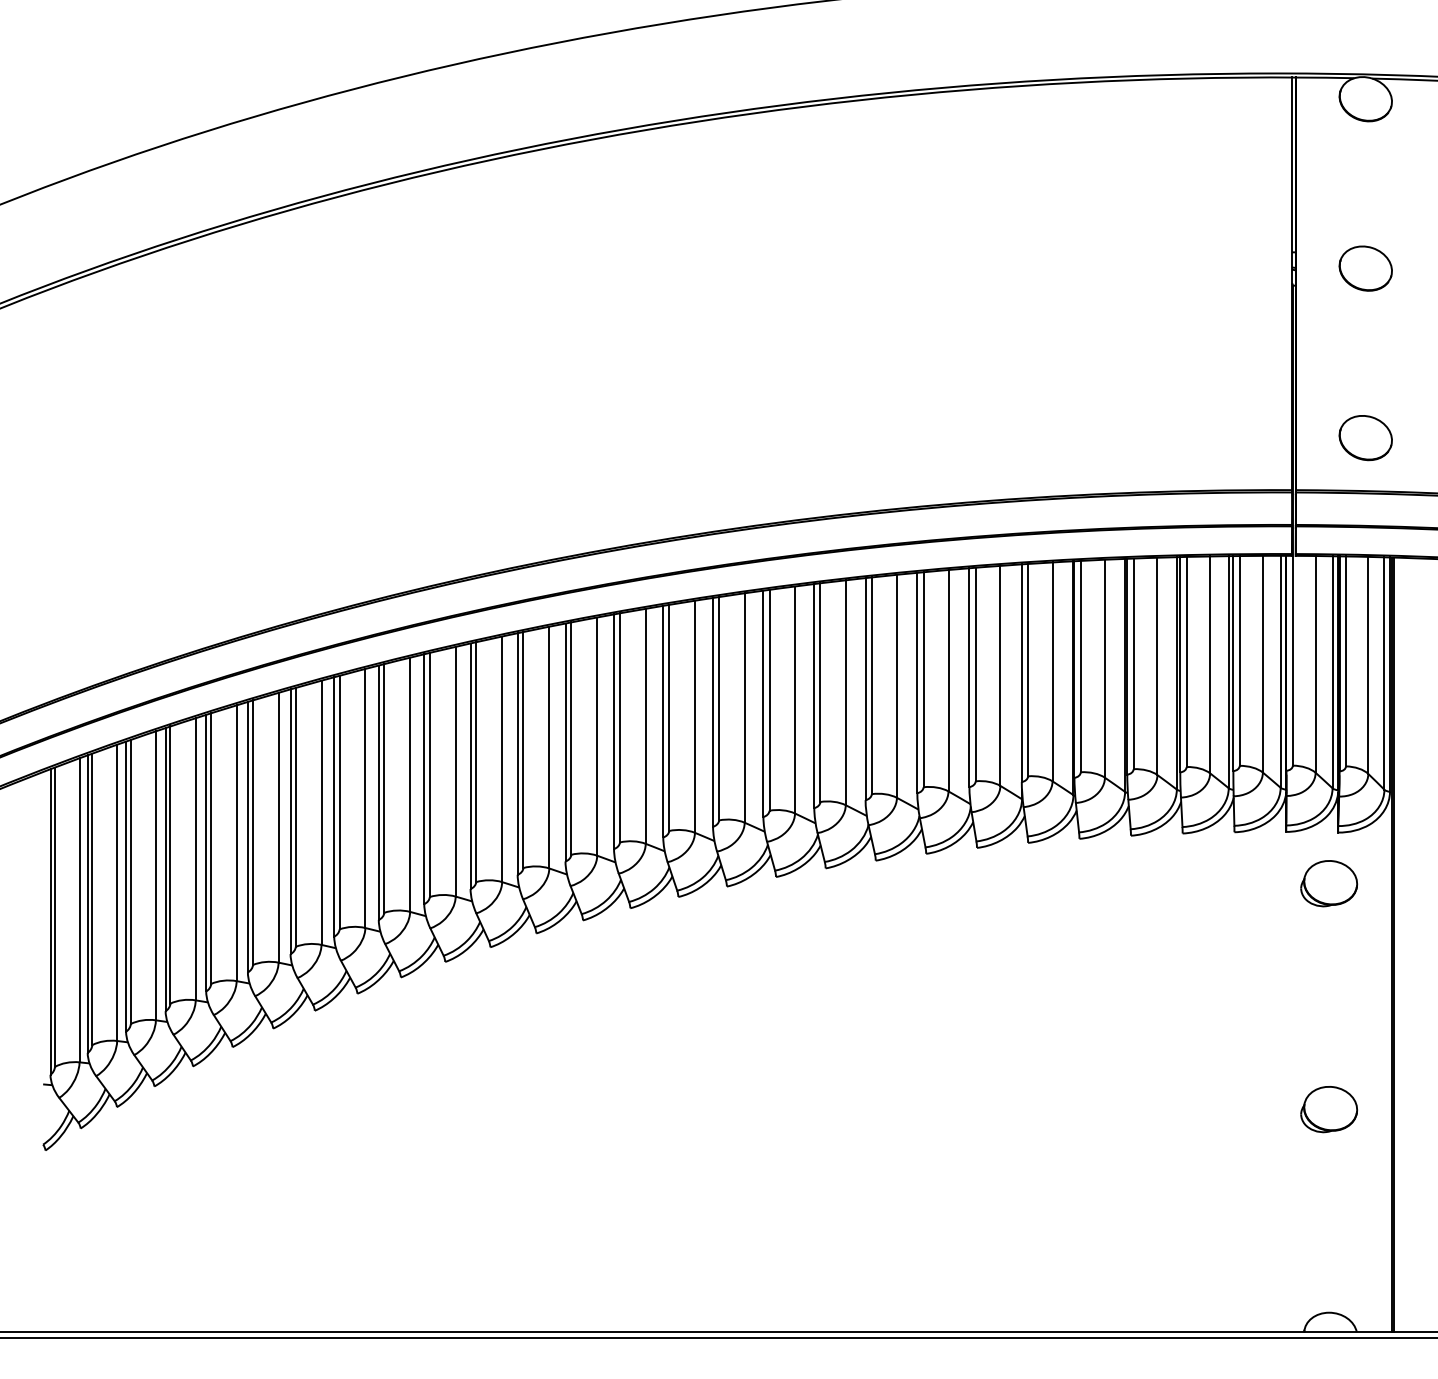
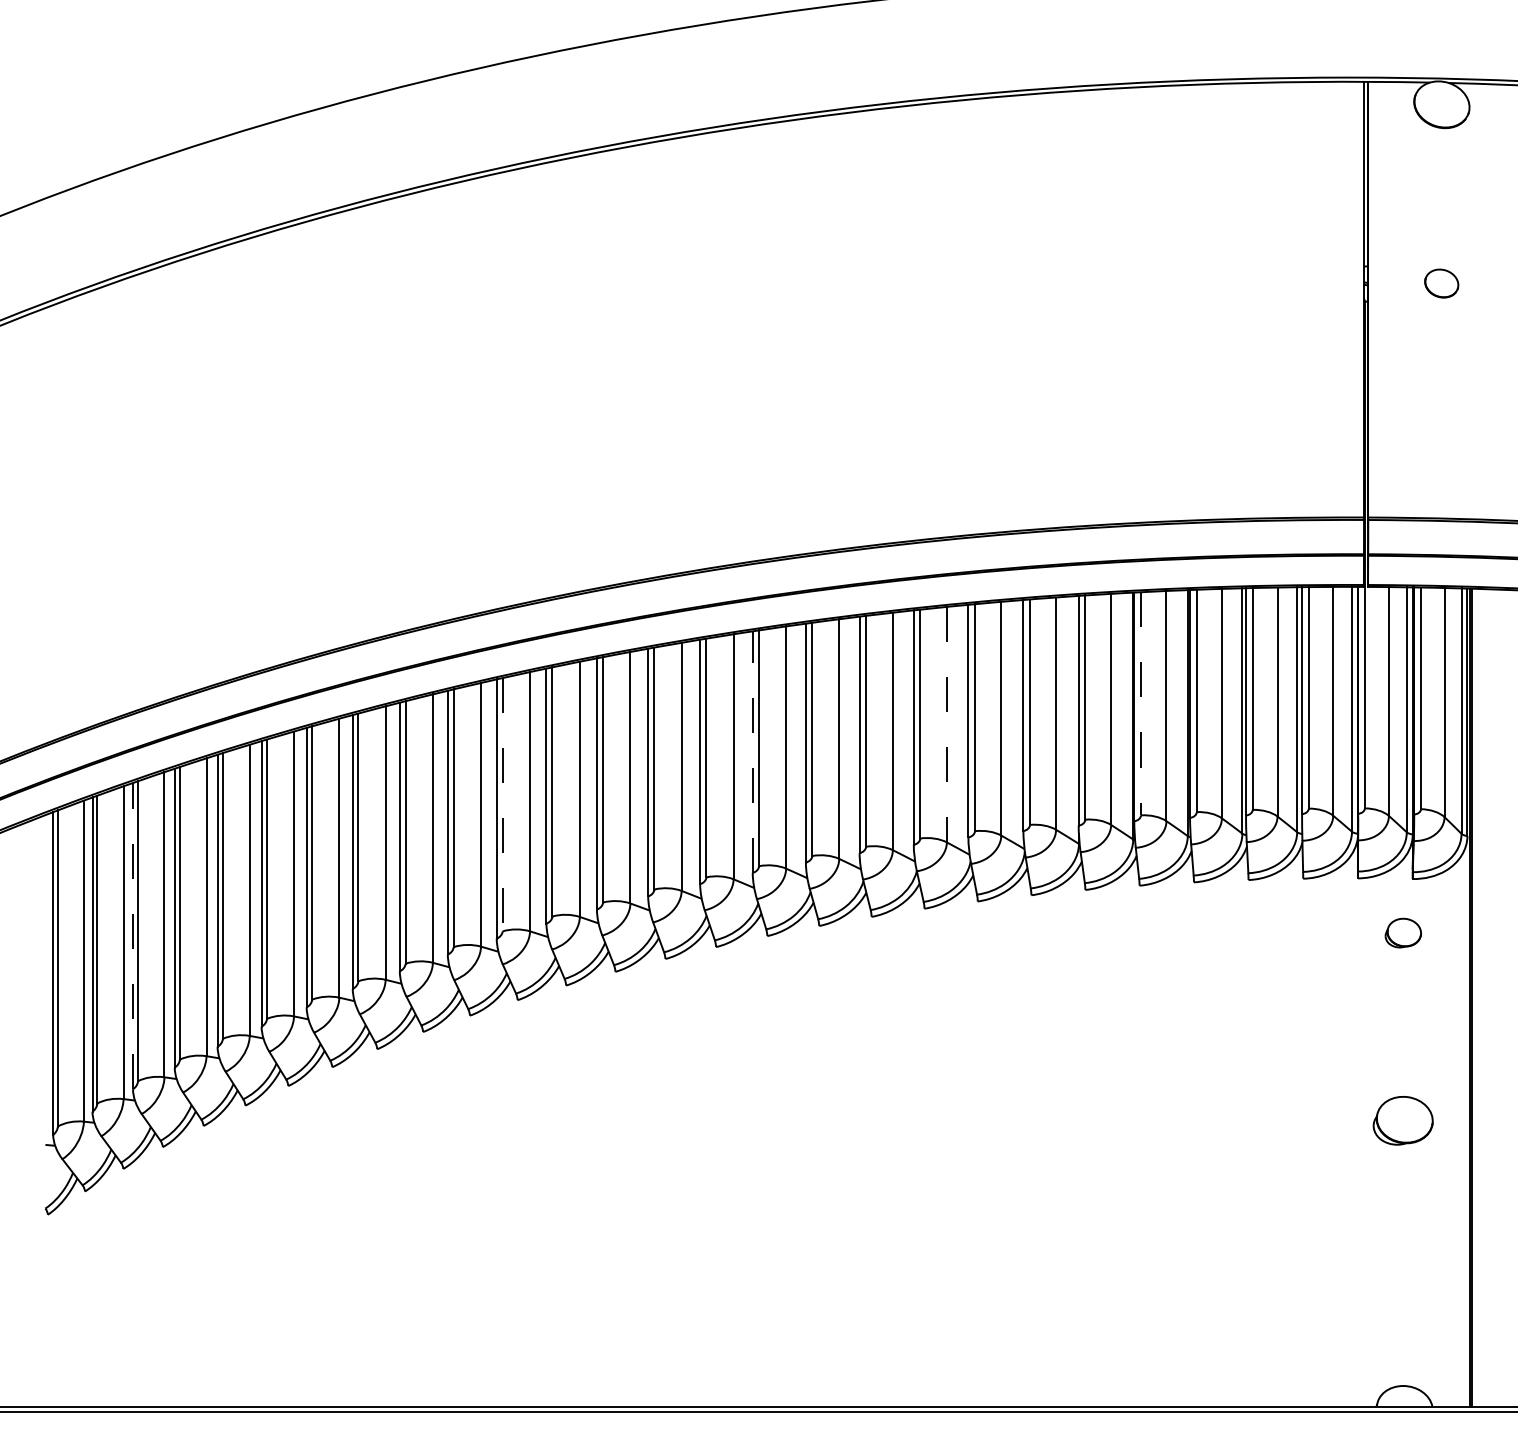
part: (1365, 268) -> (1441, 283), size x0.6
part: (1365, 438) -> (1441, 462), removed
line: (1080, 666) -> (1140, 703), solid -> dashed
line: (896, 686) -> (946, 724), solid -> dashed
line: (713, 711) -> (753, 751), solid -> dashed
line: (476, 762) -> (502, 805), solid -> dashed
part: (1329, 883) -> (1403, 932), size x0.6
line: (126, 886) -> (133, 935), solid -> dashed
part: (1329, 1109) -> (1403, 1120), moved

